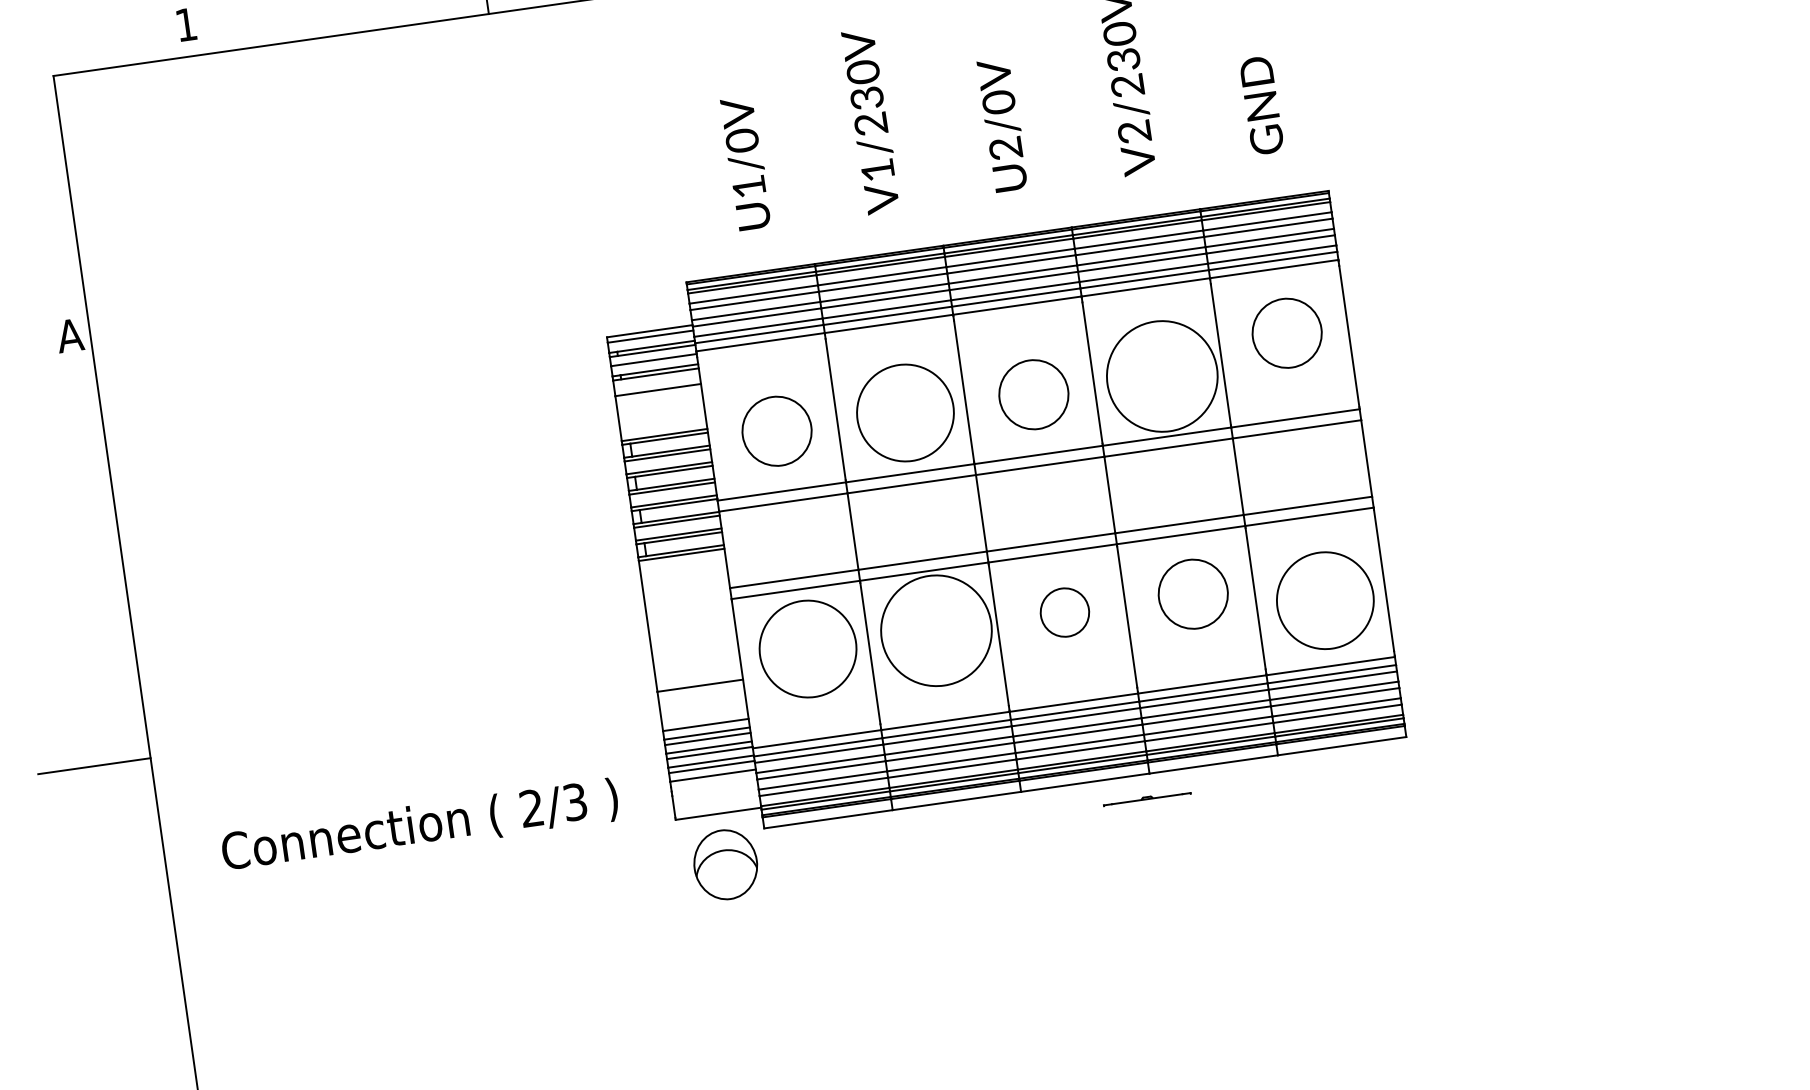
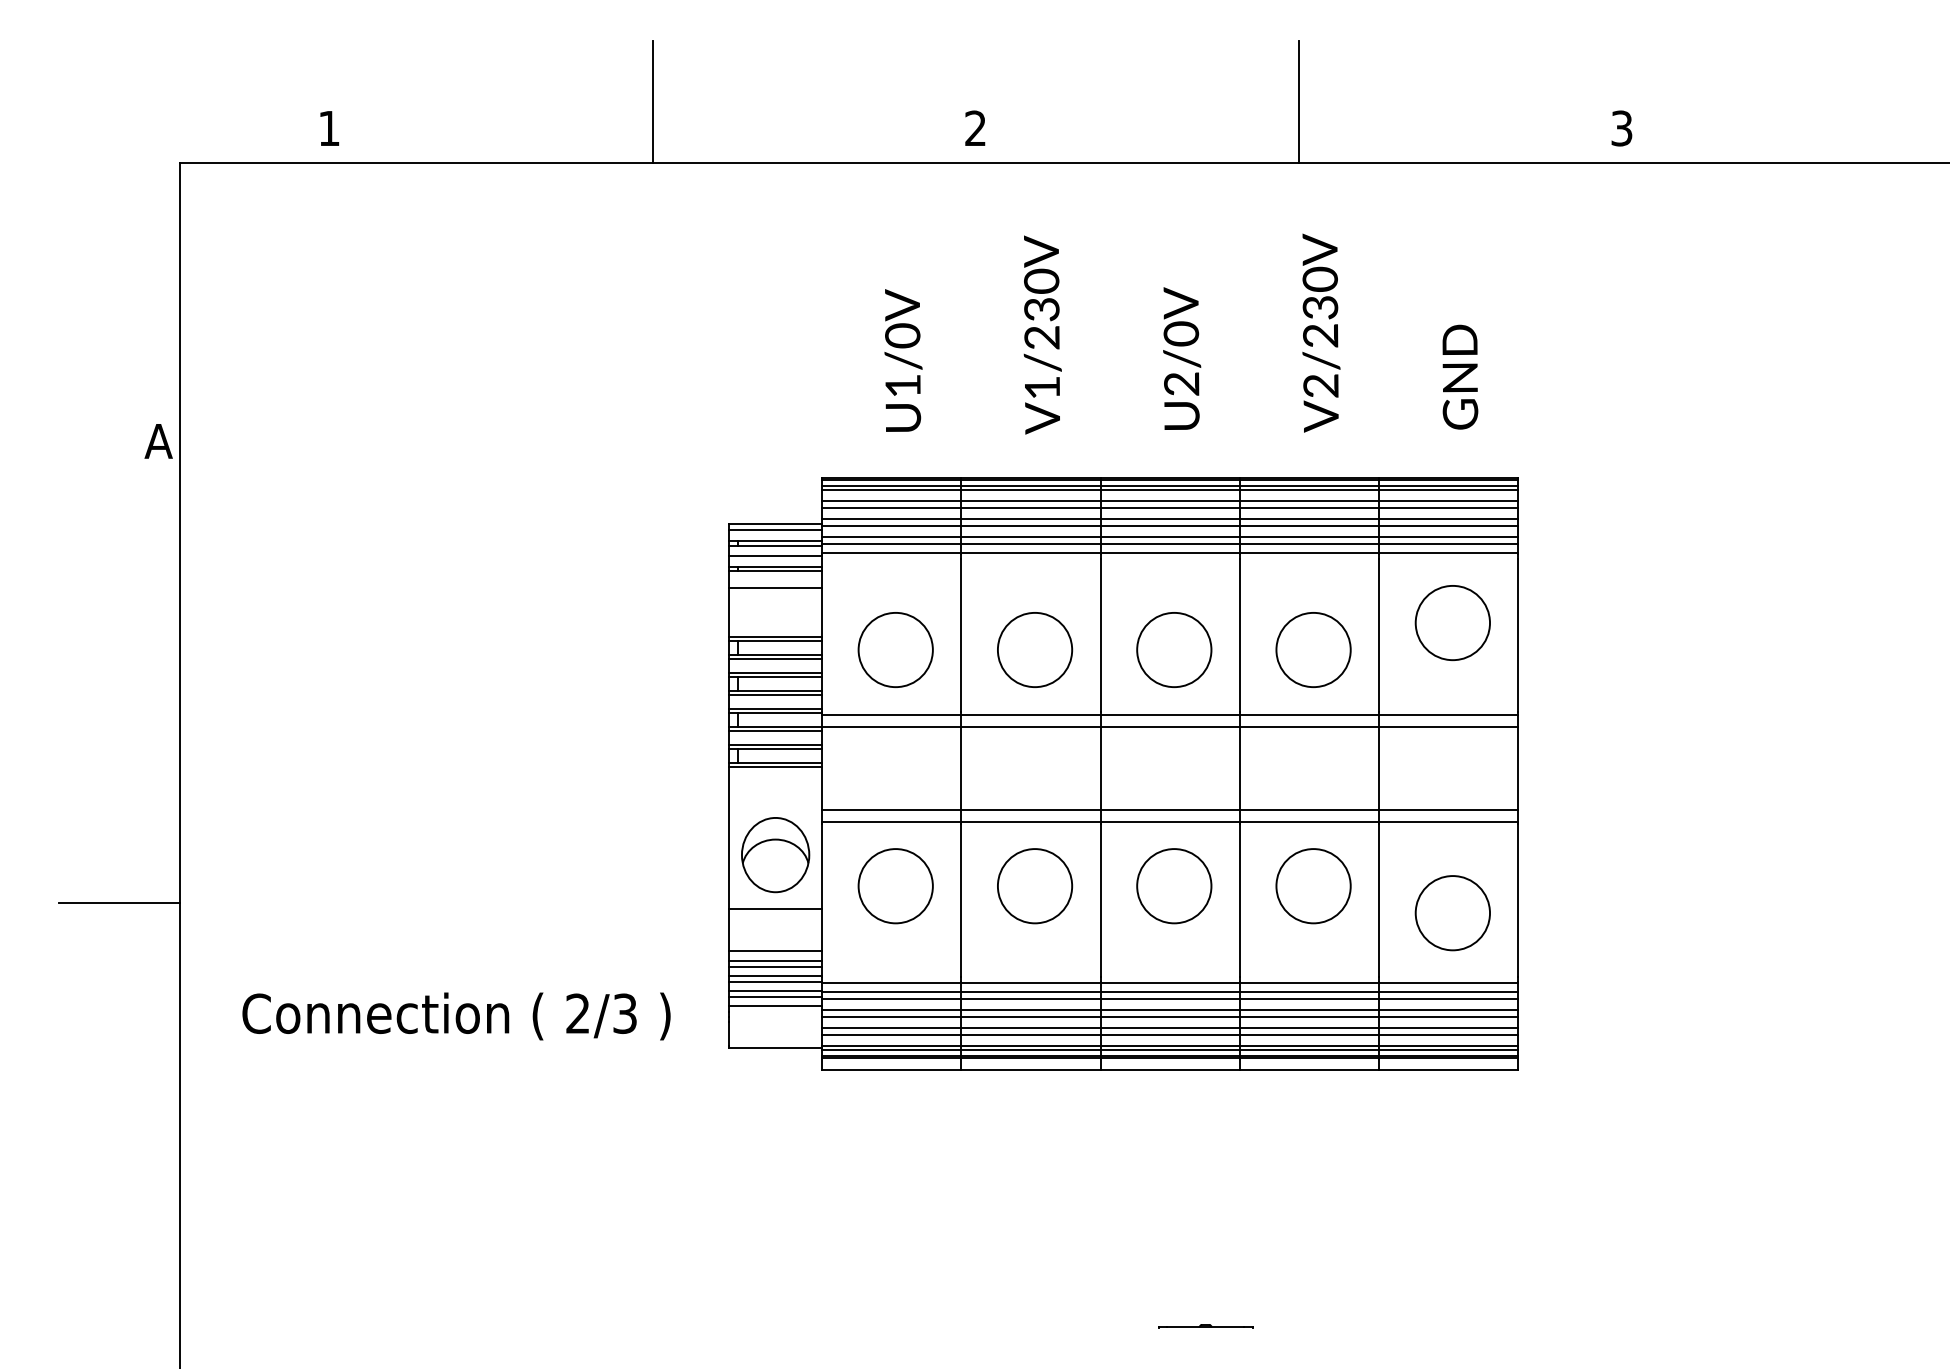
circle: (1162, 376) -> (1313, 649), size x0.62
circle: (904, 412) -> (1034, 649), size x0.71
circle: (1324, 601) -> (1452, 913), size x0.71
circle: (1065, 612) -> (1174, 886), size x1.43
circle: (936, 631) -> (1034, 886), size x0.62
circle: (807, 649) -> (895, 886), size x0.71
part: (1147, 798) -> (1205, 1326), moved
part: (725, 865) -> (775, 855), moved

